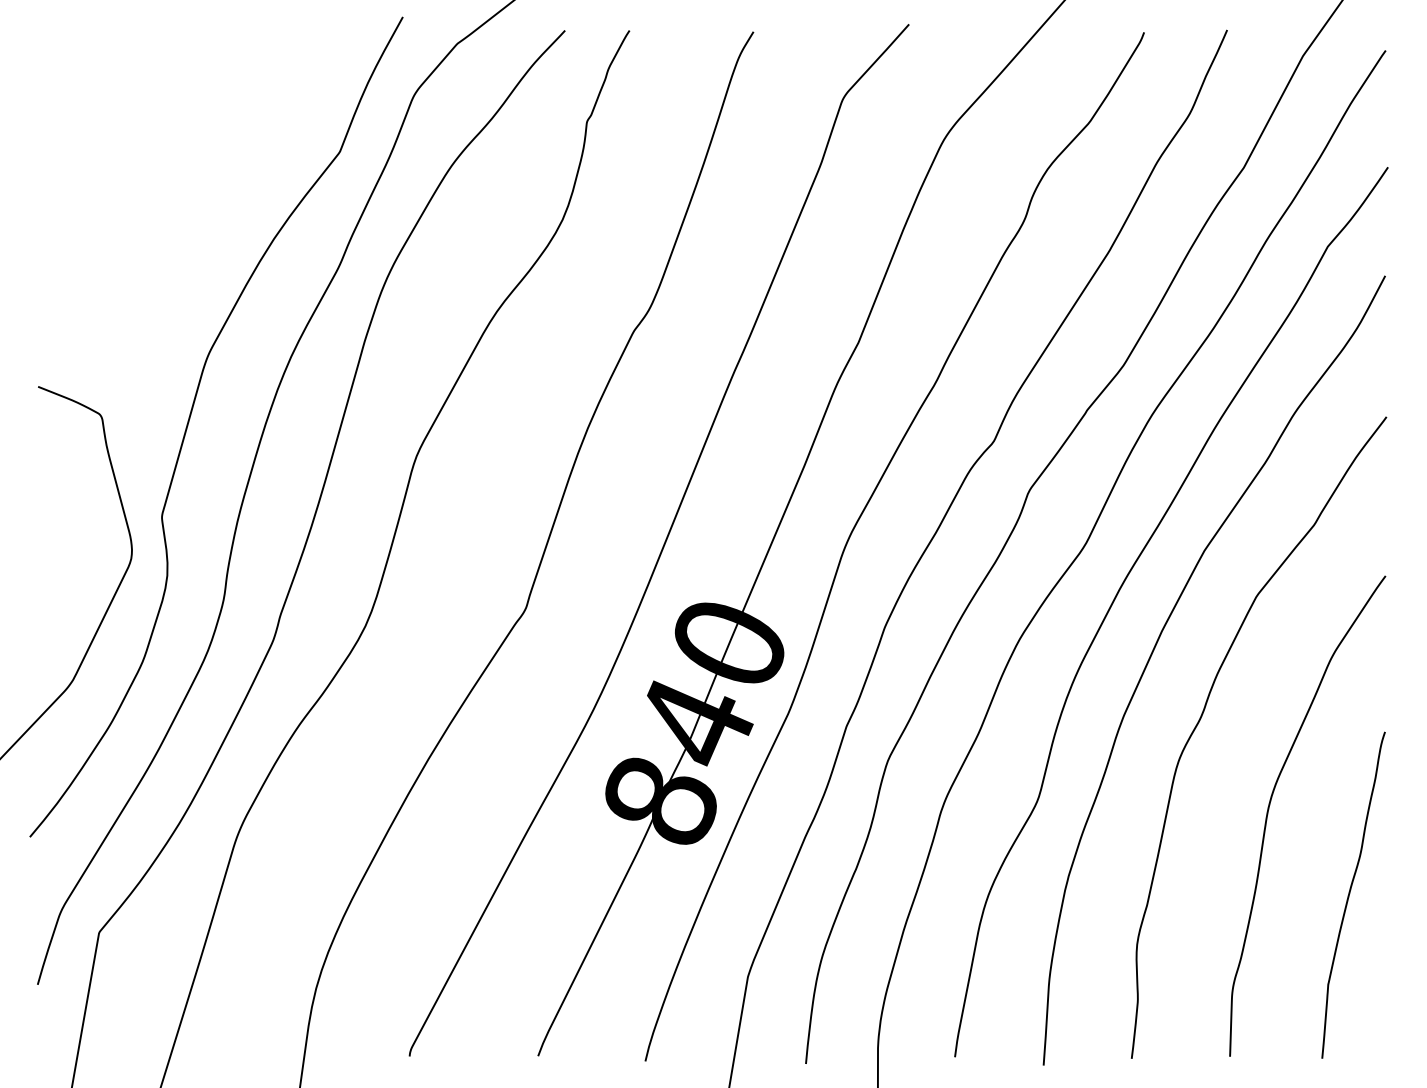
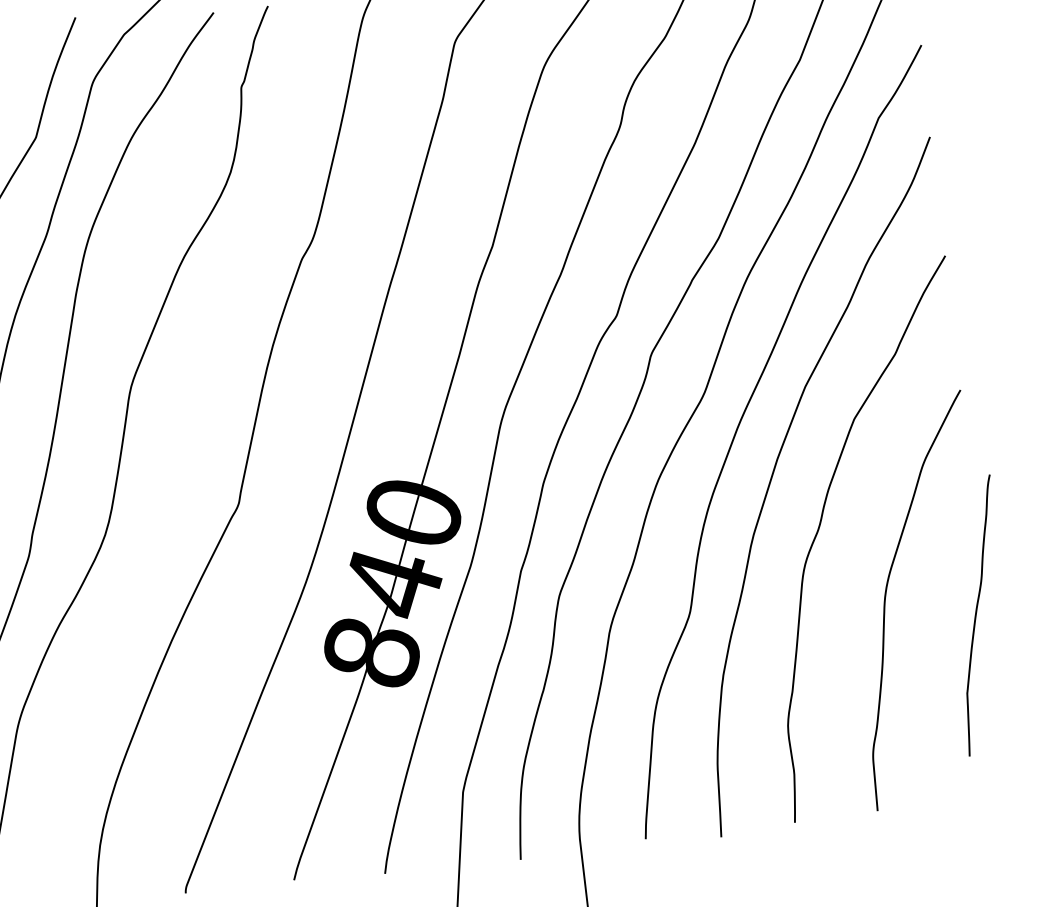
curve: (1350, 893) -> (976, 614), moved

